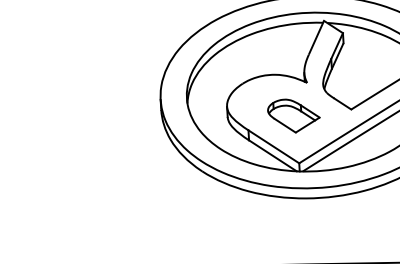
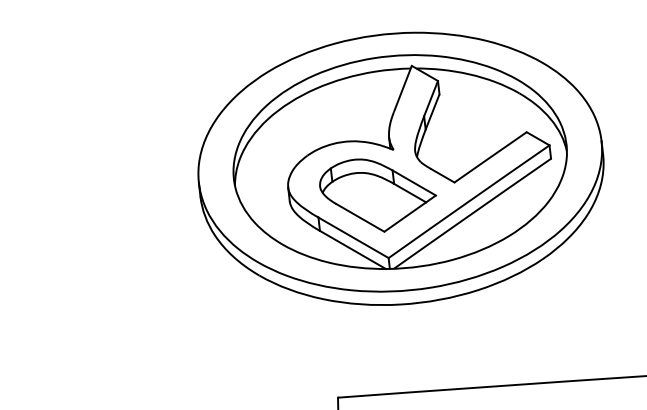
part: (293, 116) -> (377, 195), size x1.67

